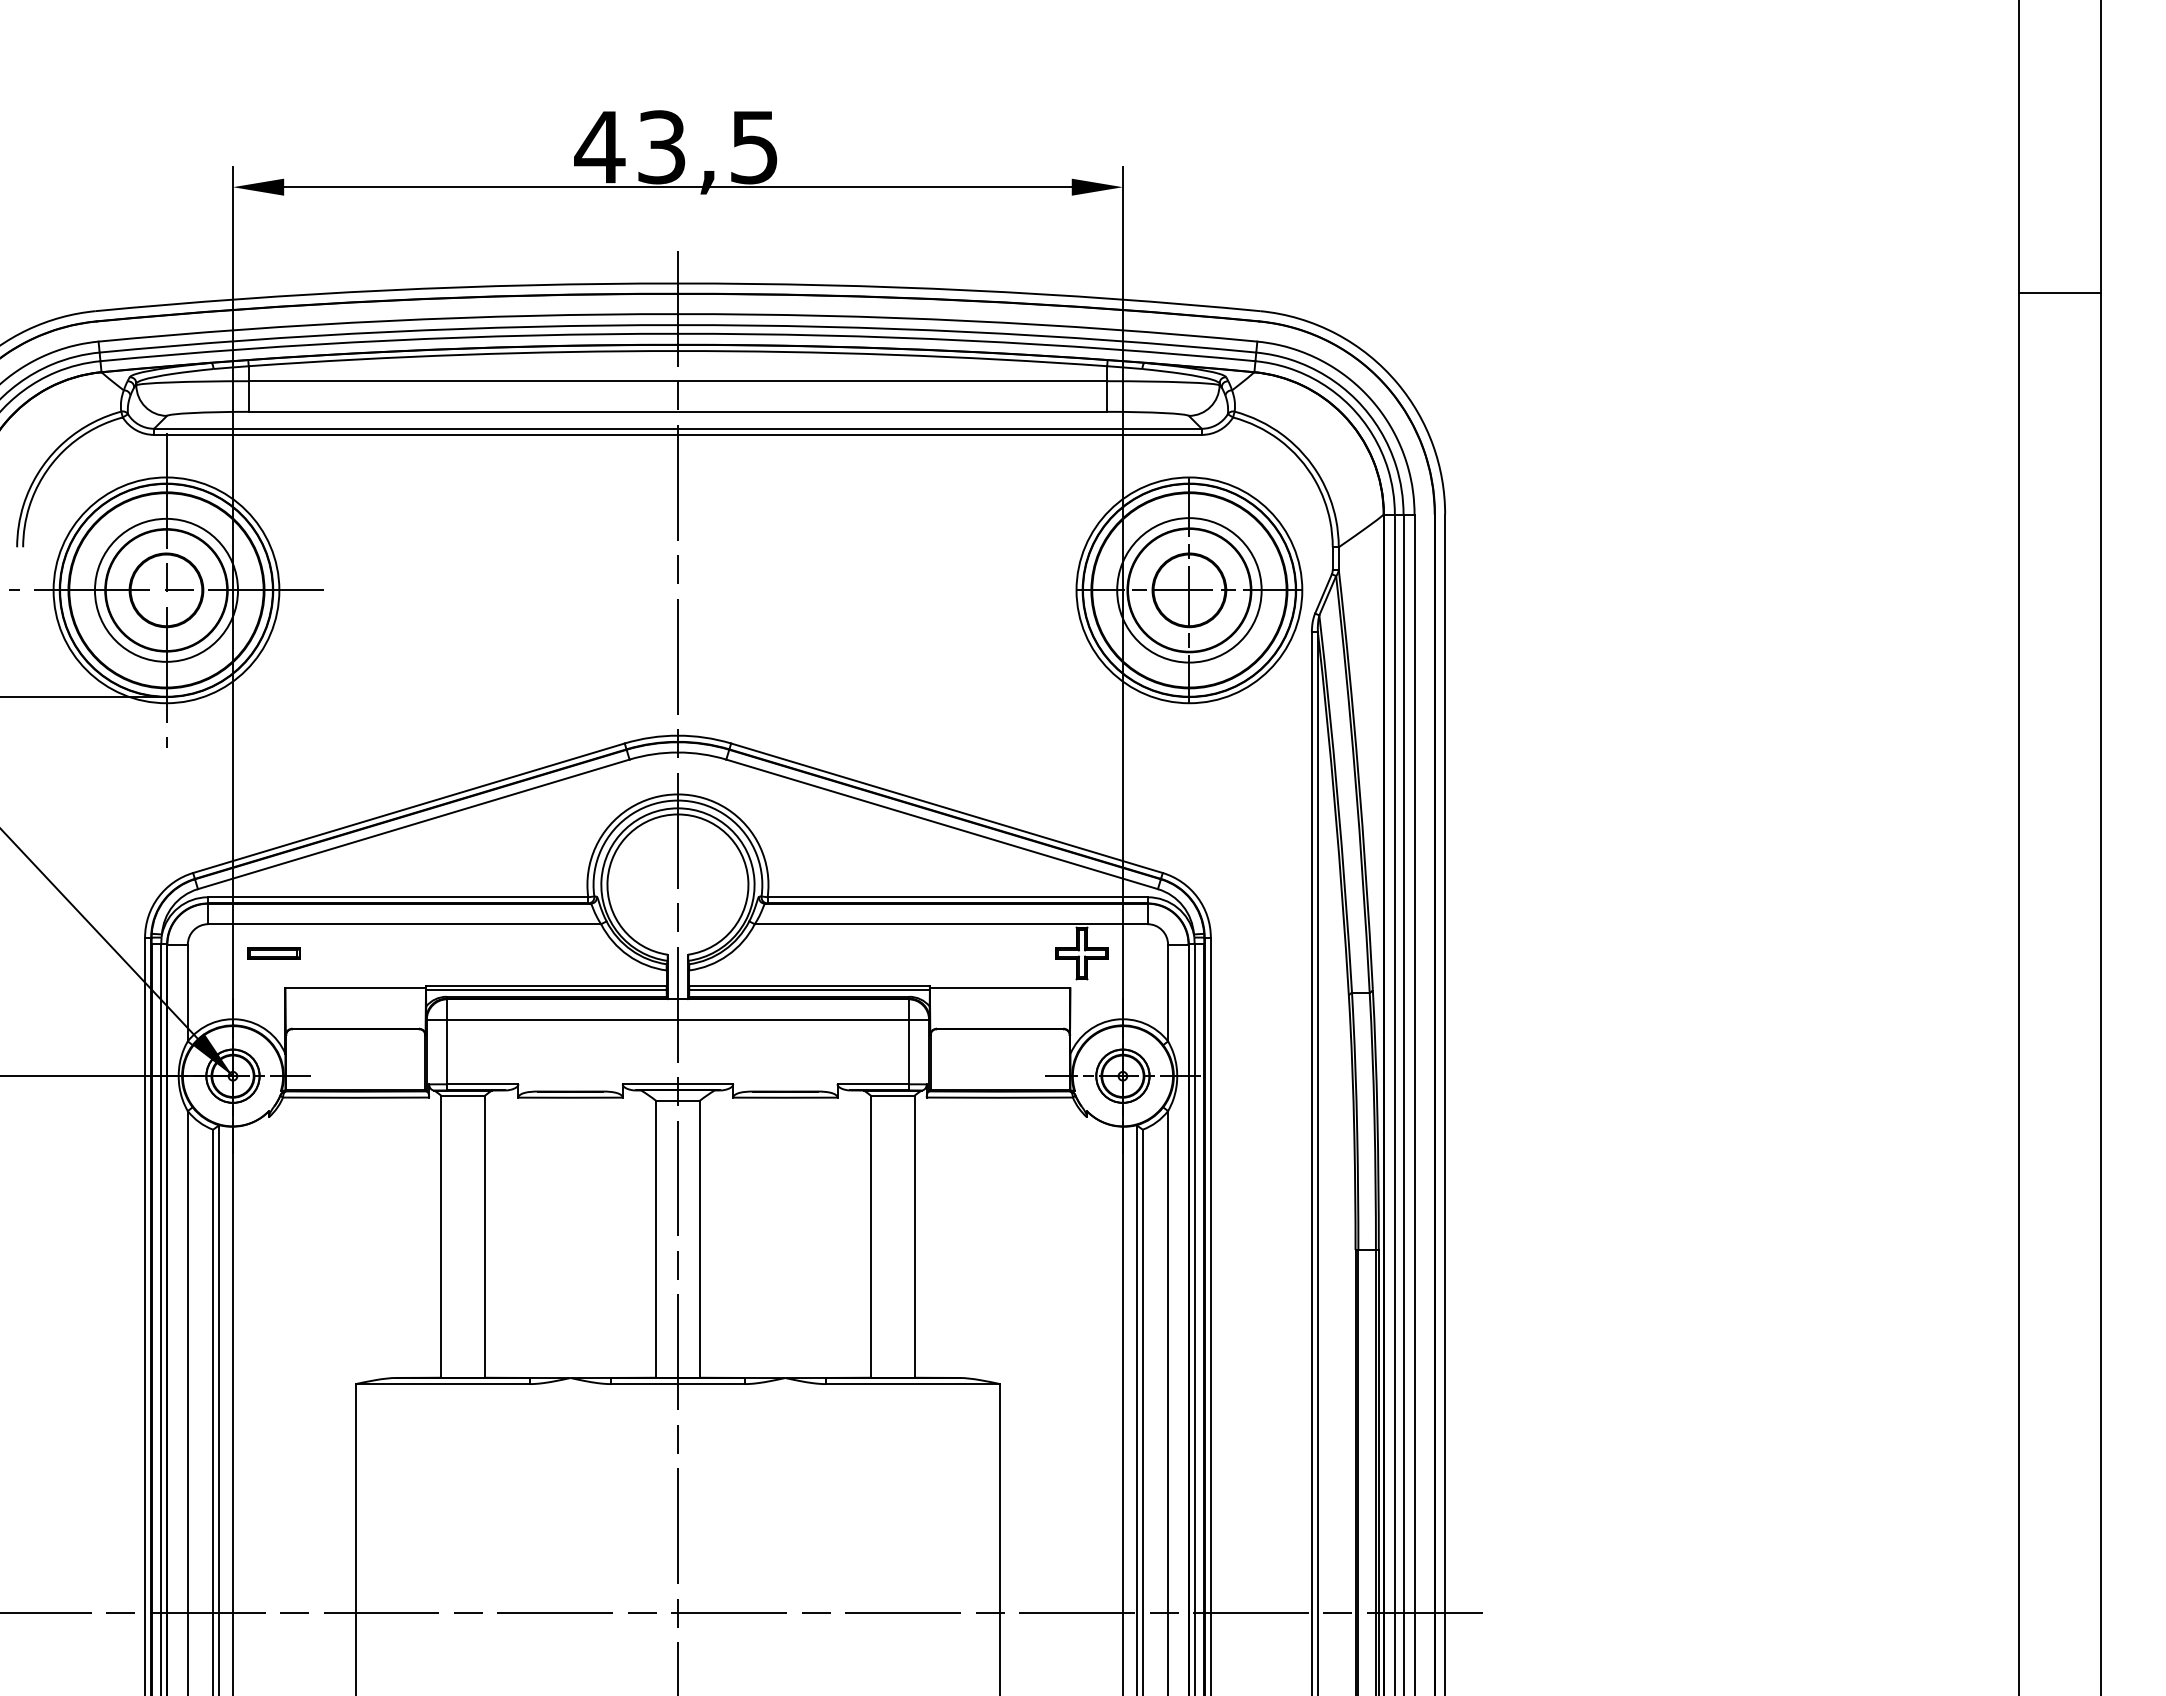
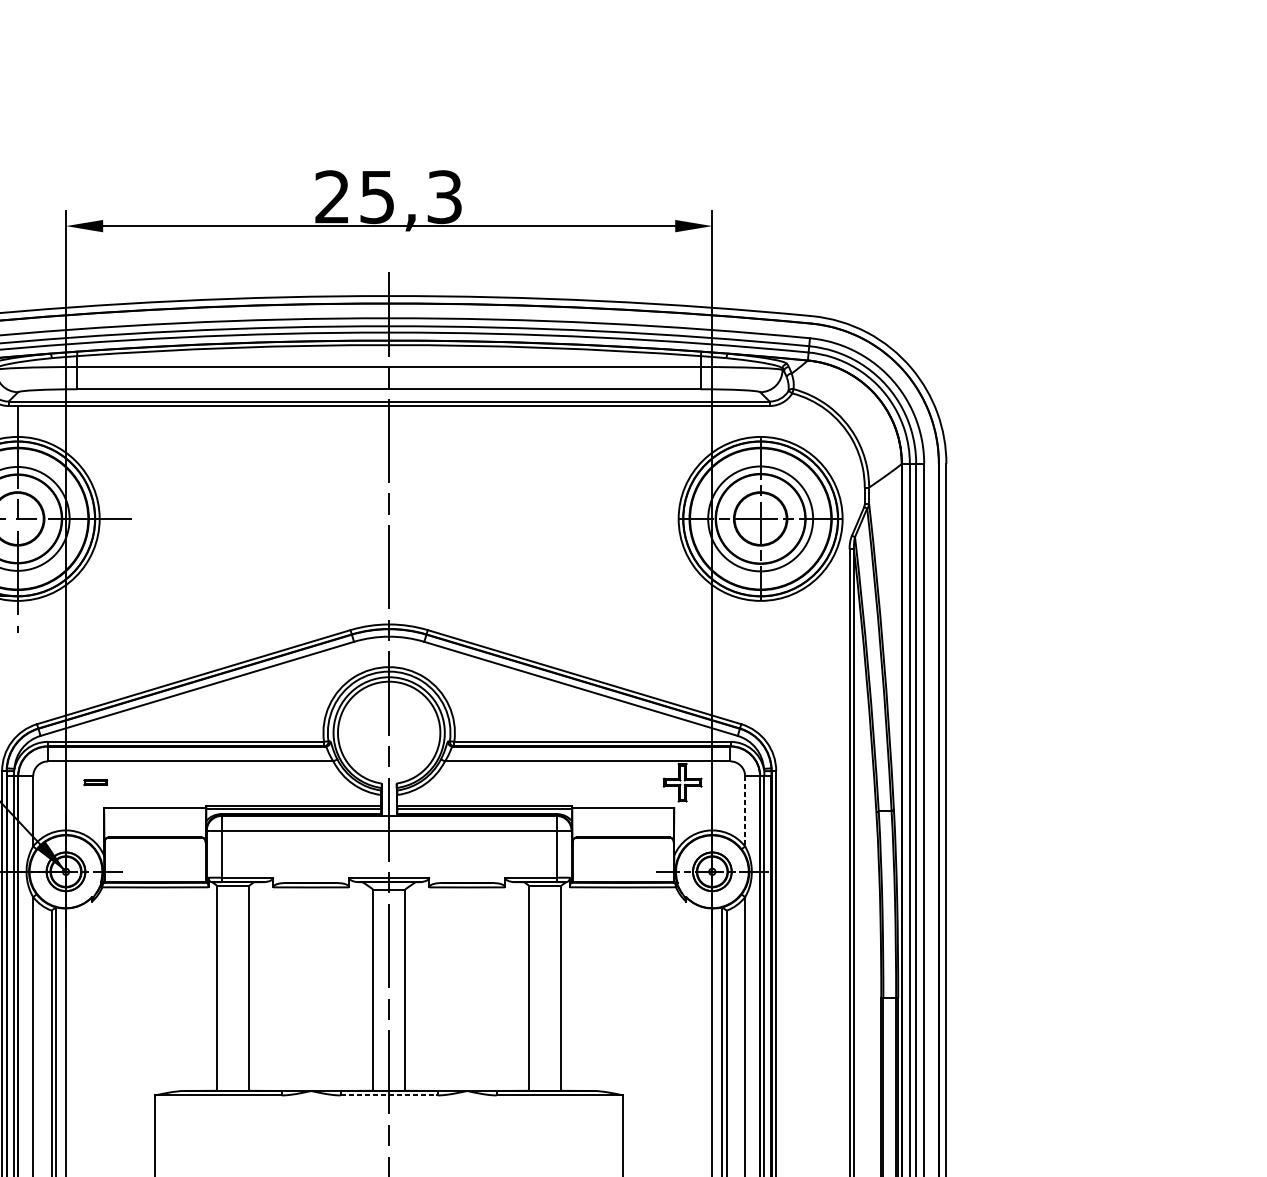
text: (675, 146) -> (387, 196), 43,5 -> 25,3
part: (273, 953) -> (95, 782), size x0.6
line: (1168, 993) -> (745, 811), solid -> dashed
line: (677, 1384) -> (388, 1095), solid -> dashed

